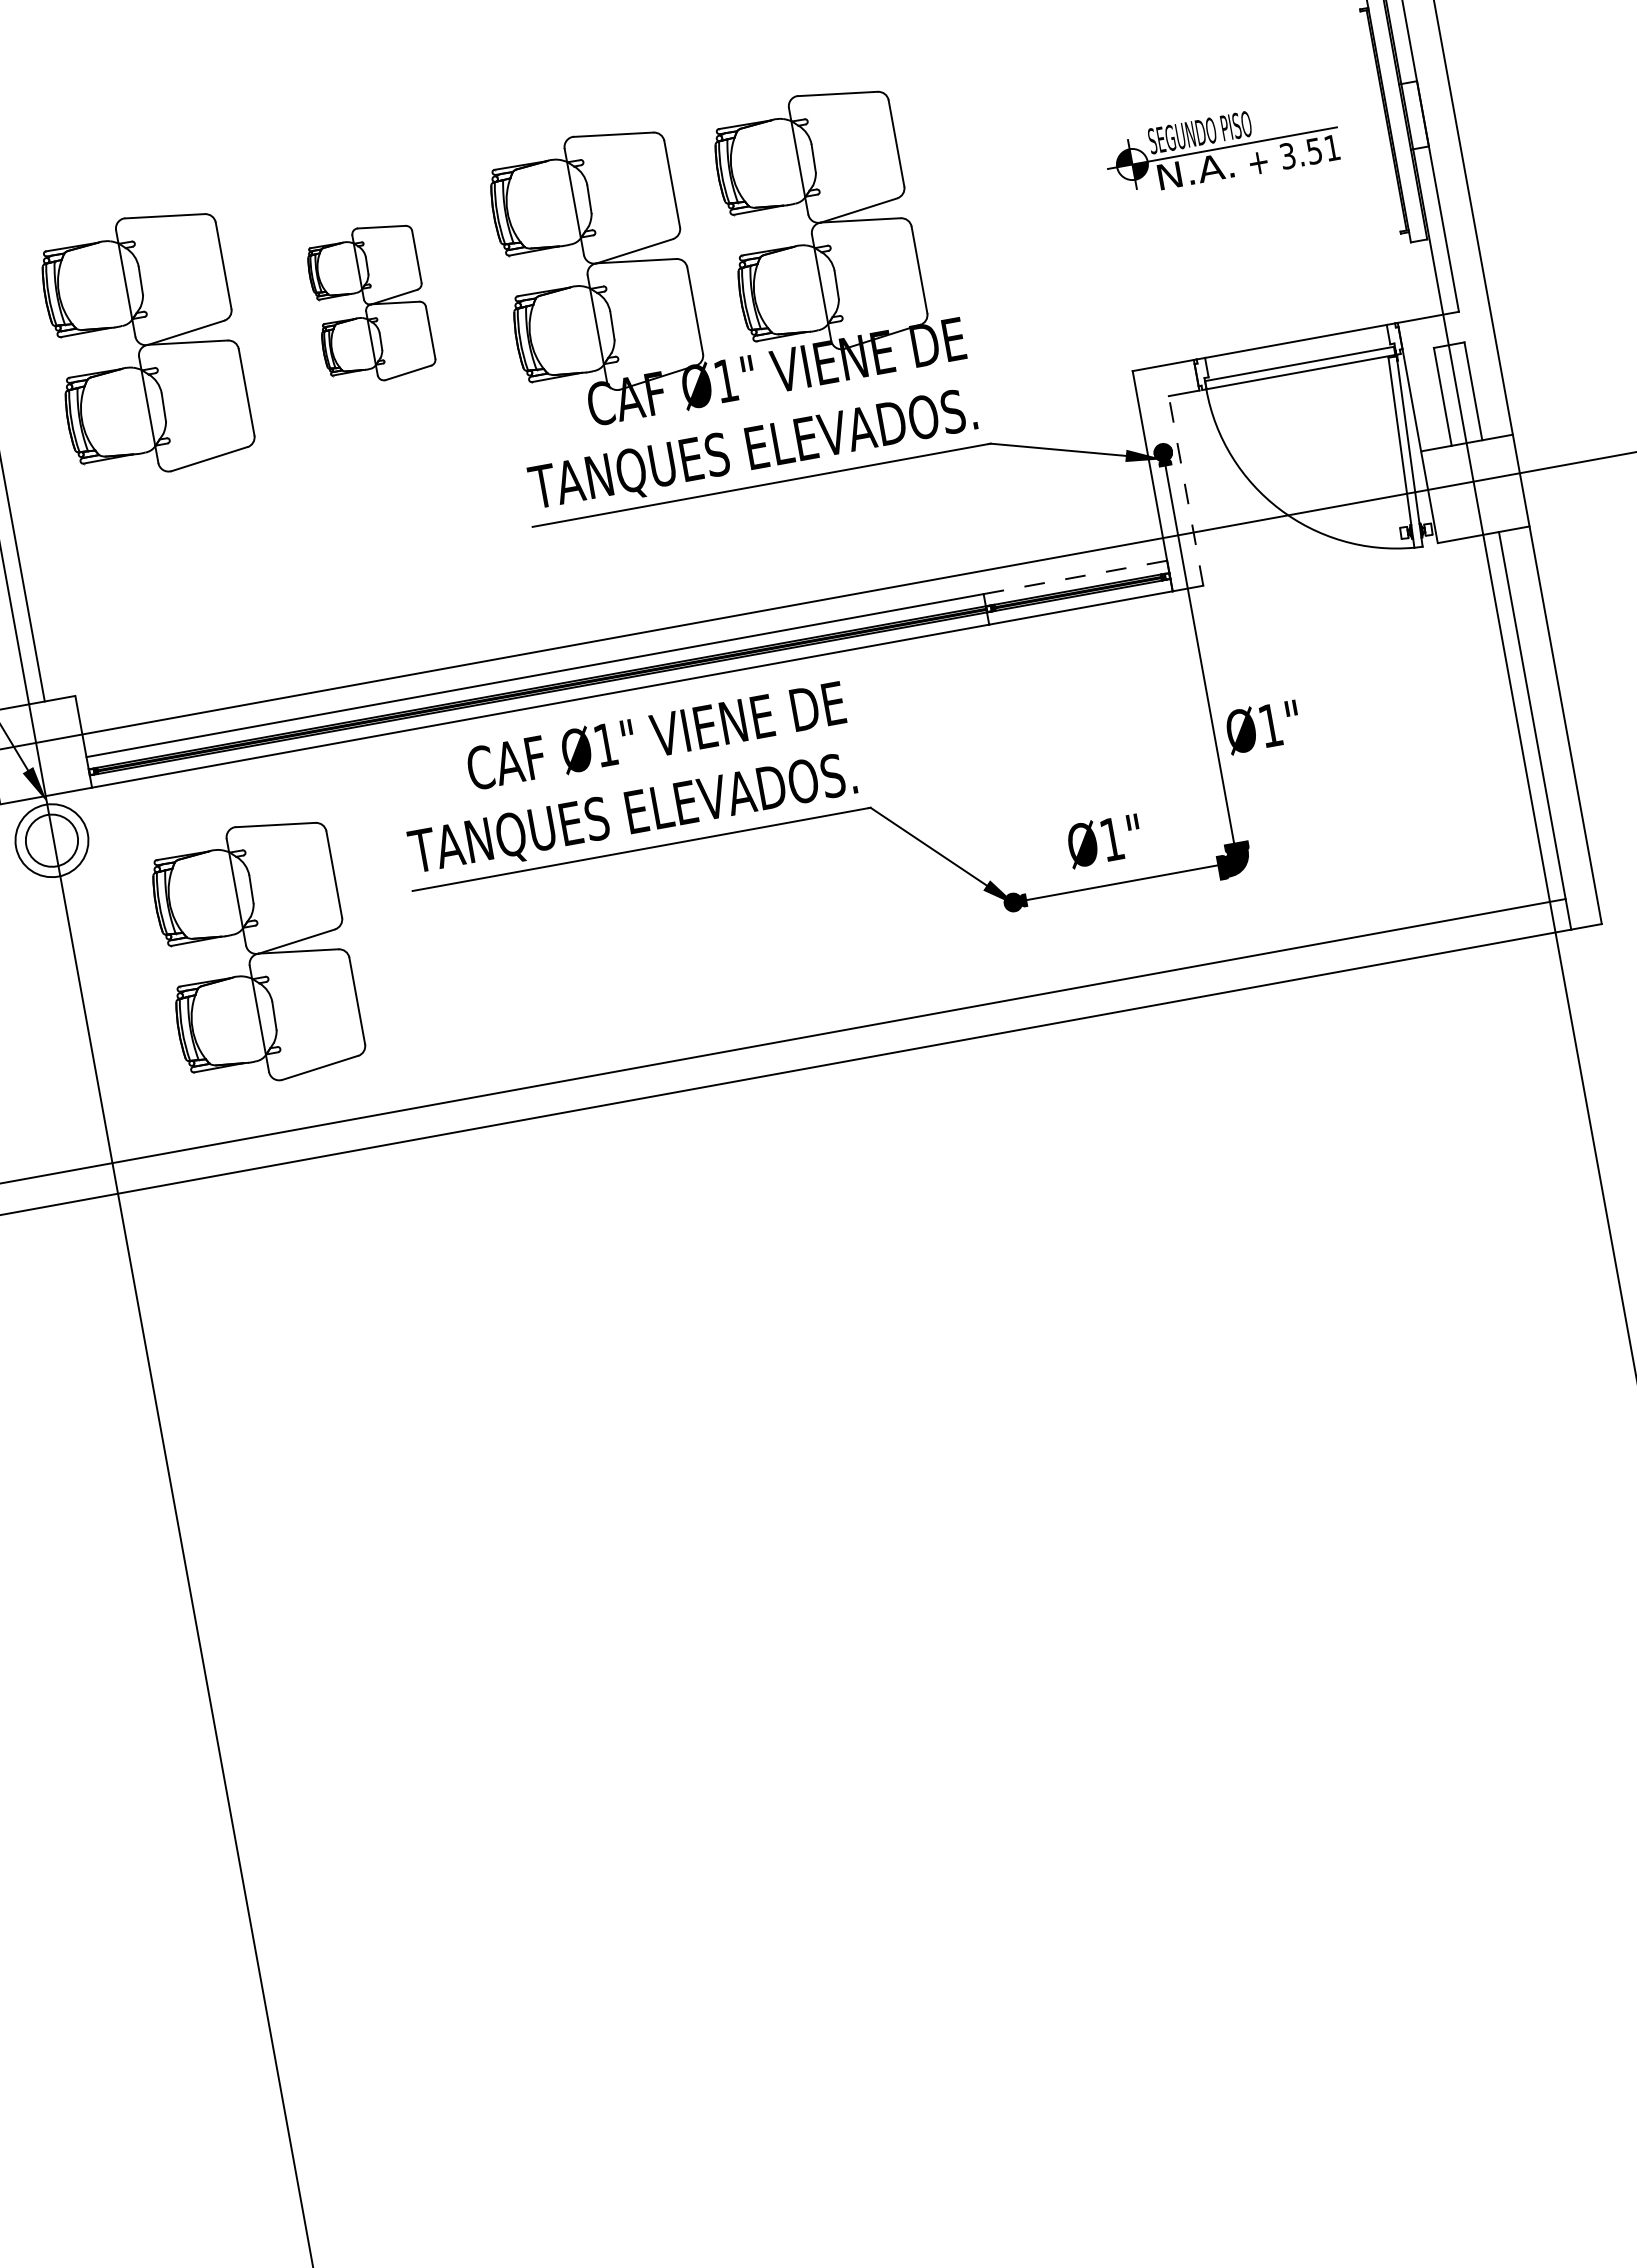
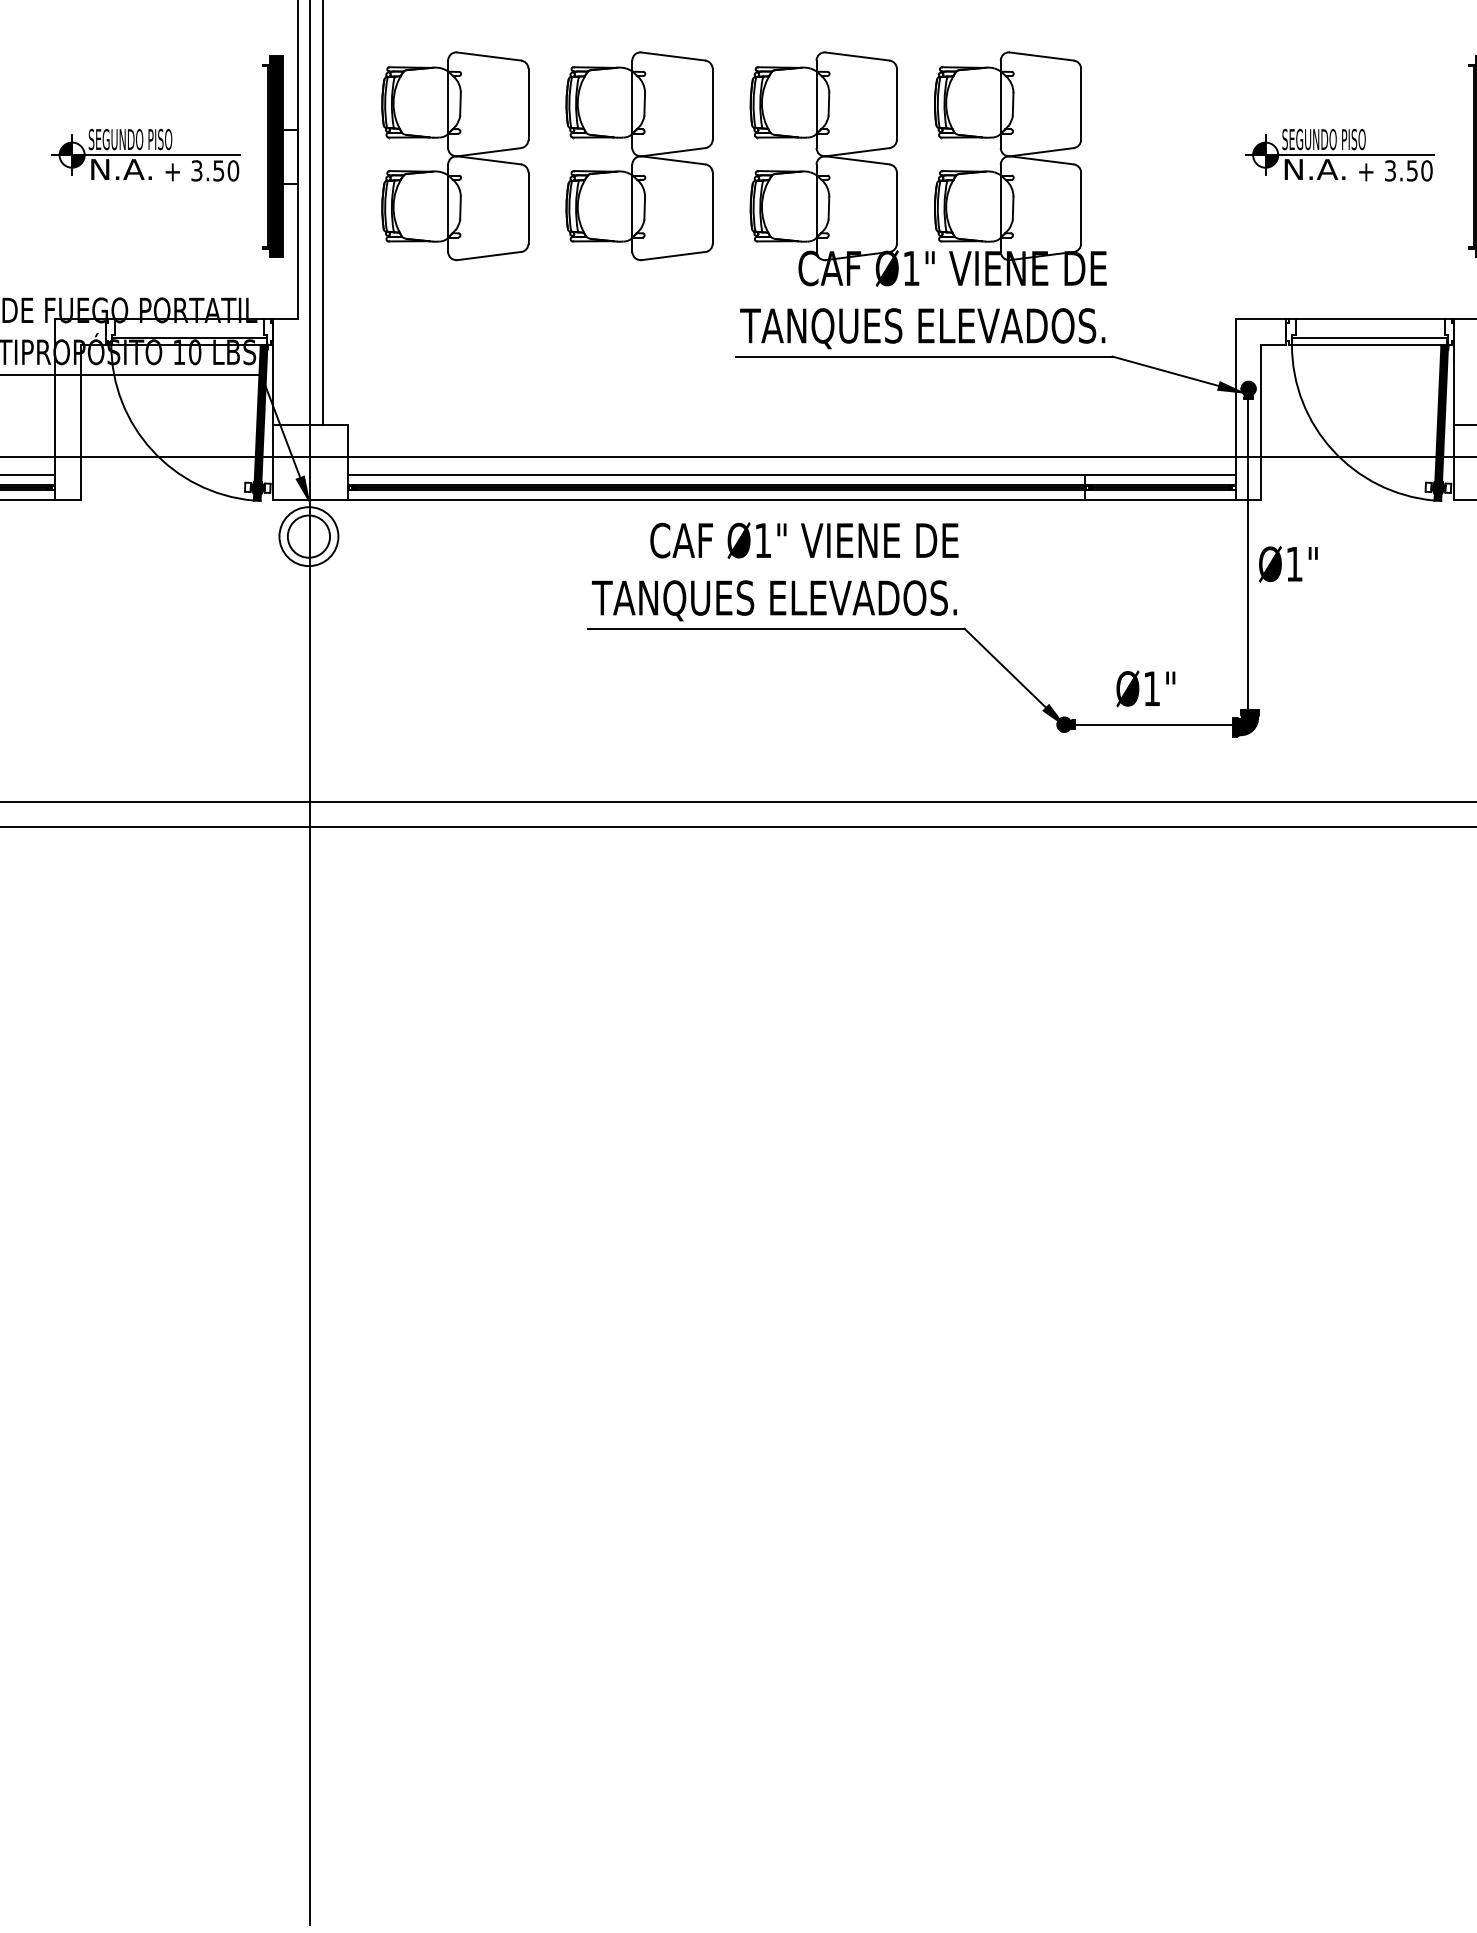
text: (1331, 147) -> (1426, 170), 3.51 -> 3.50
part: (370, 304) -> (639, 156), size x1.67
fill: (1405, 451) -> (1441, 422), added
line: (1186, 490) -> (1261, 422), dashed -> solid
line: (1075, 577) -> (1160, 475), dashed -> solid
text: (1263, 726) -> (1288, 563), moved
part: (256, 954) -> (455, 656), removed

